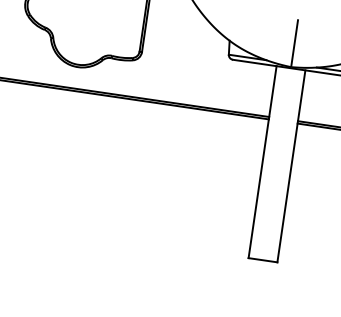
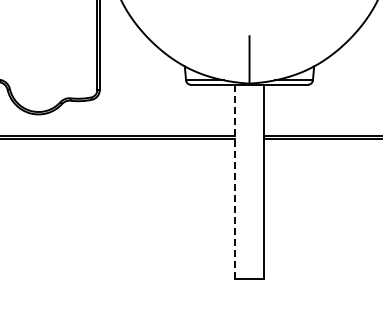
line: (262, 161) -> (234, 181), solid -> dashed

